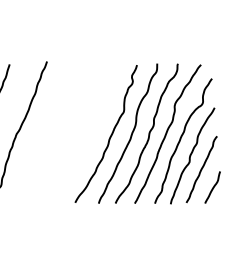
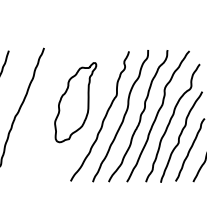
part: (80, 119) -> (75, 102), added

